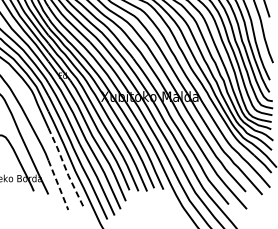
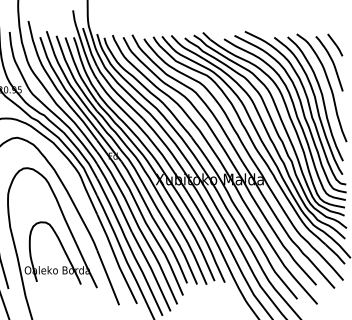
line: (65, 168) -> (116, 259), dashed -> solid
line: (58, 185) -> (108, 278), dashed -> solid

